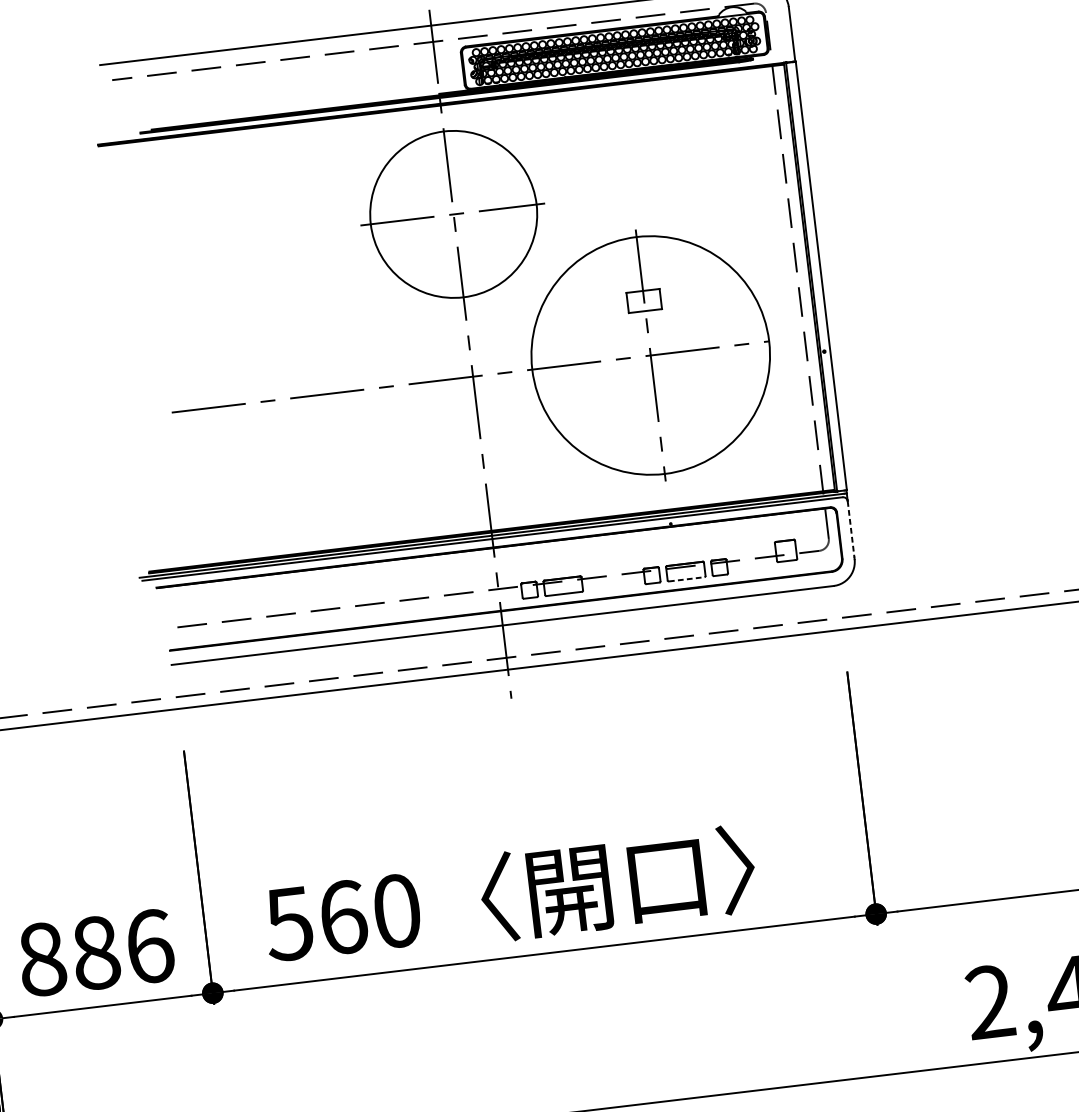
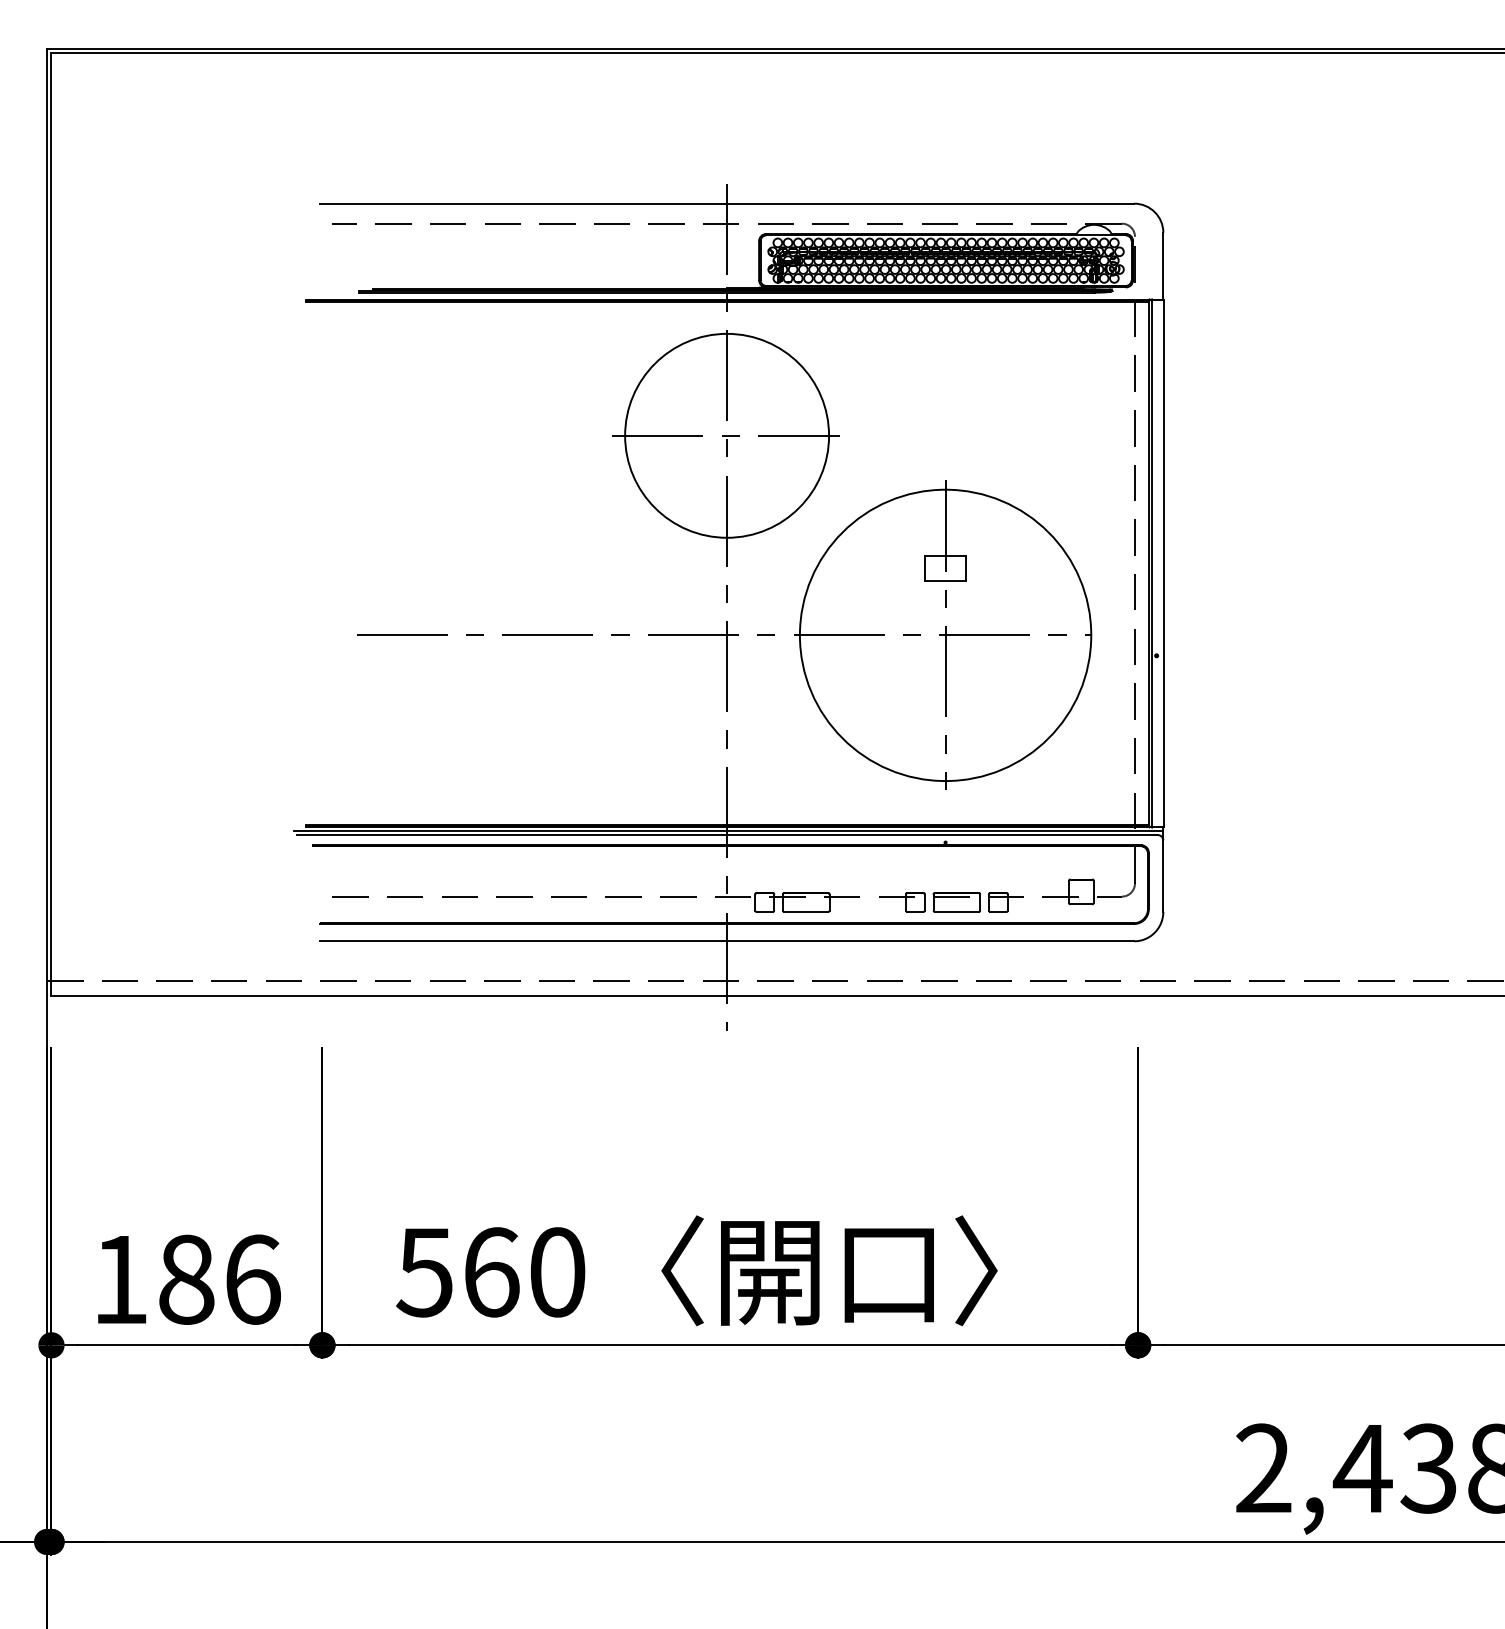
line: (851, 529) -> (1163, 875), dashed -> solid
line: (686, 579) -> (956, 912), dashed -> solid
text: (42, 959) -> (120, 1279), 886 -> 186

